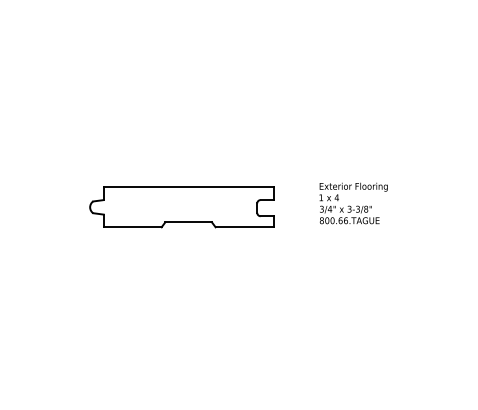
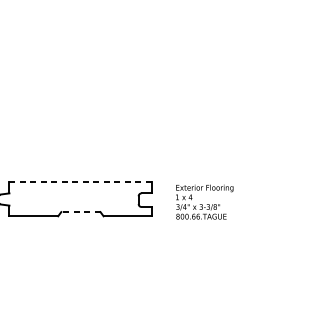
line: (188, 187) -> (80, 182), solid -> dashed
text: (353, 203) -> (204, 202), moved
line: (188, 222) -> (80, 212), solid -> dashed

